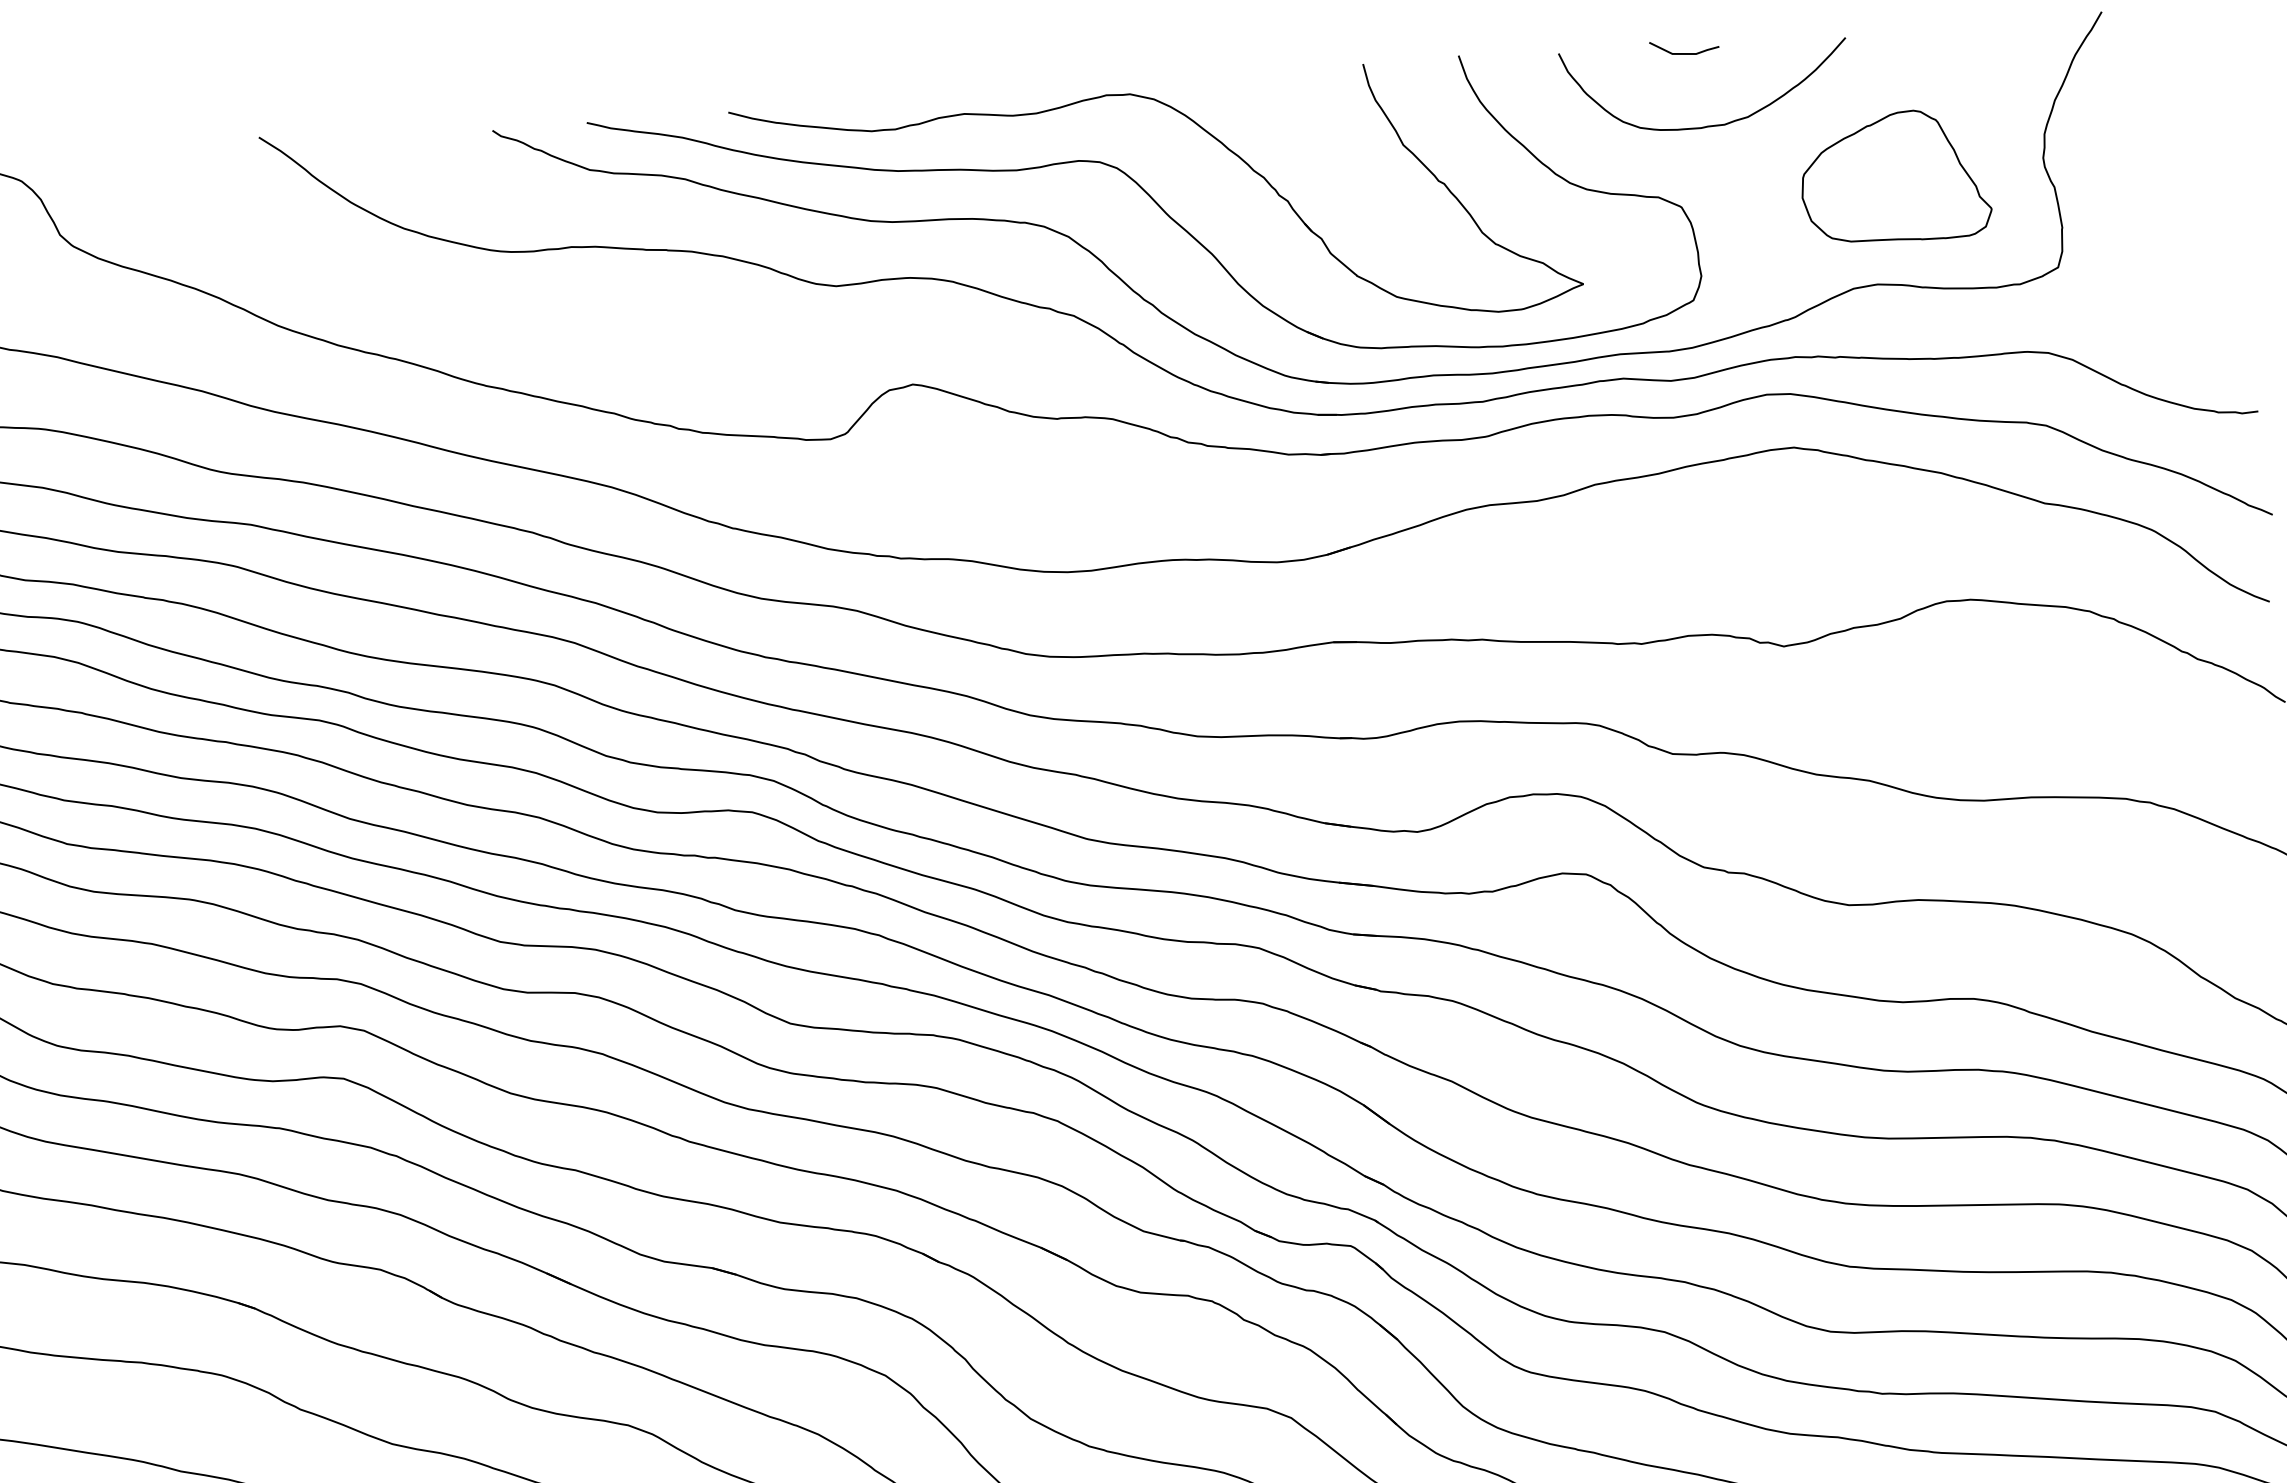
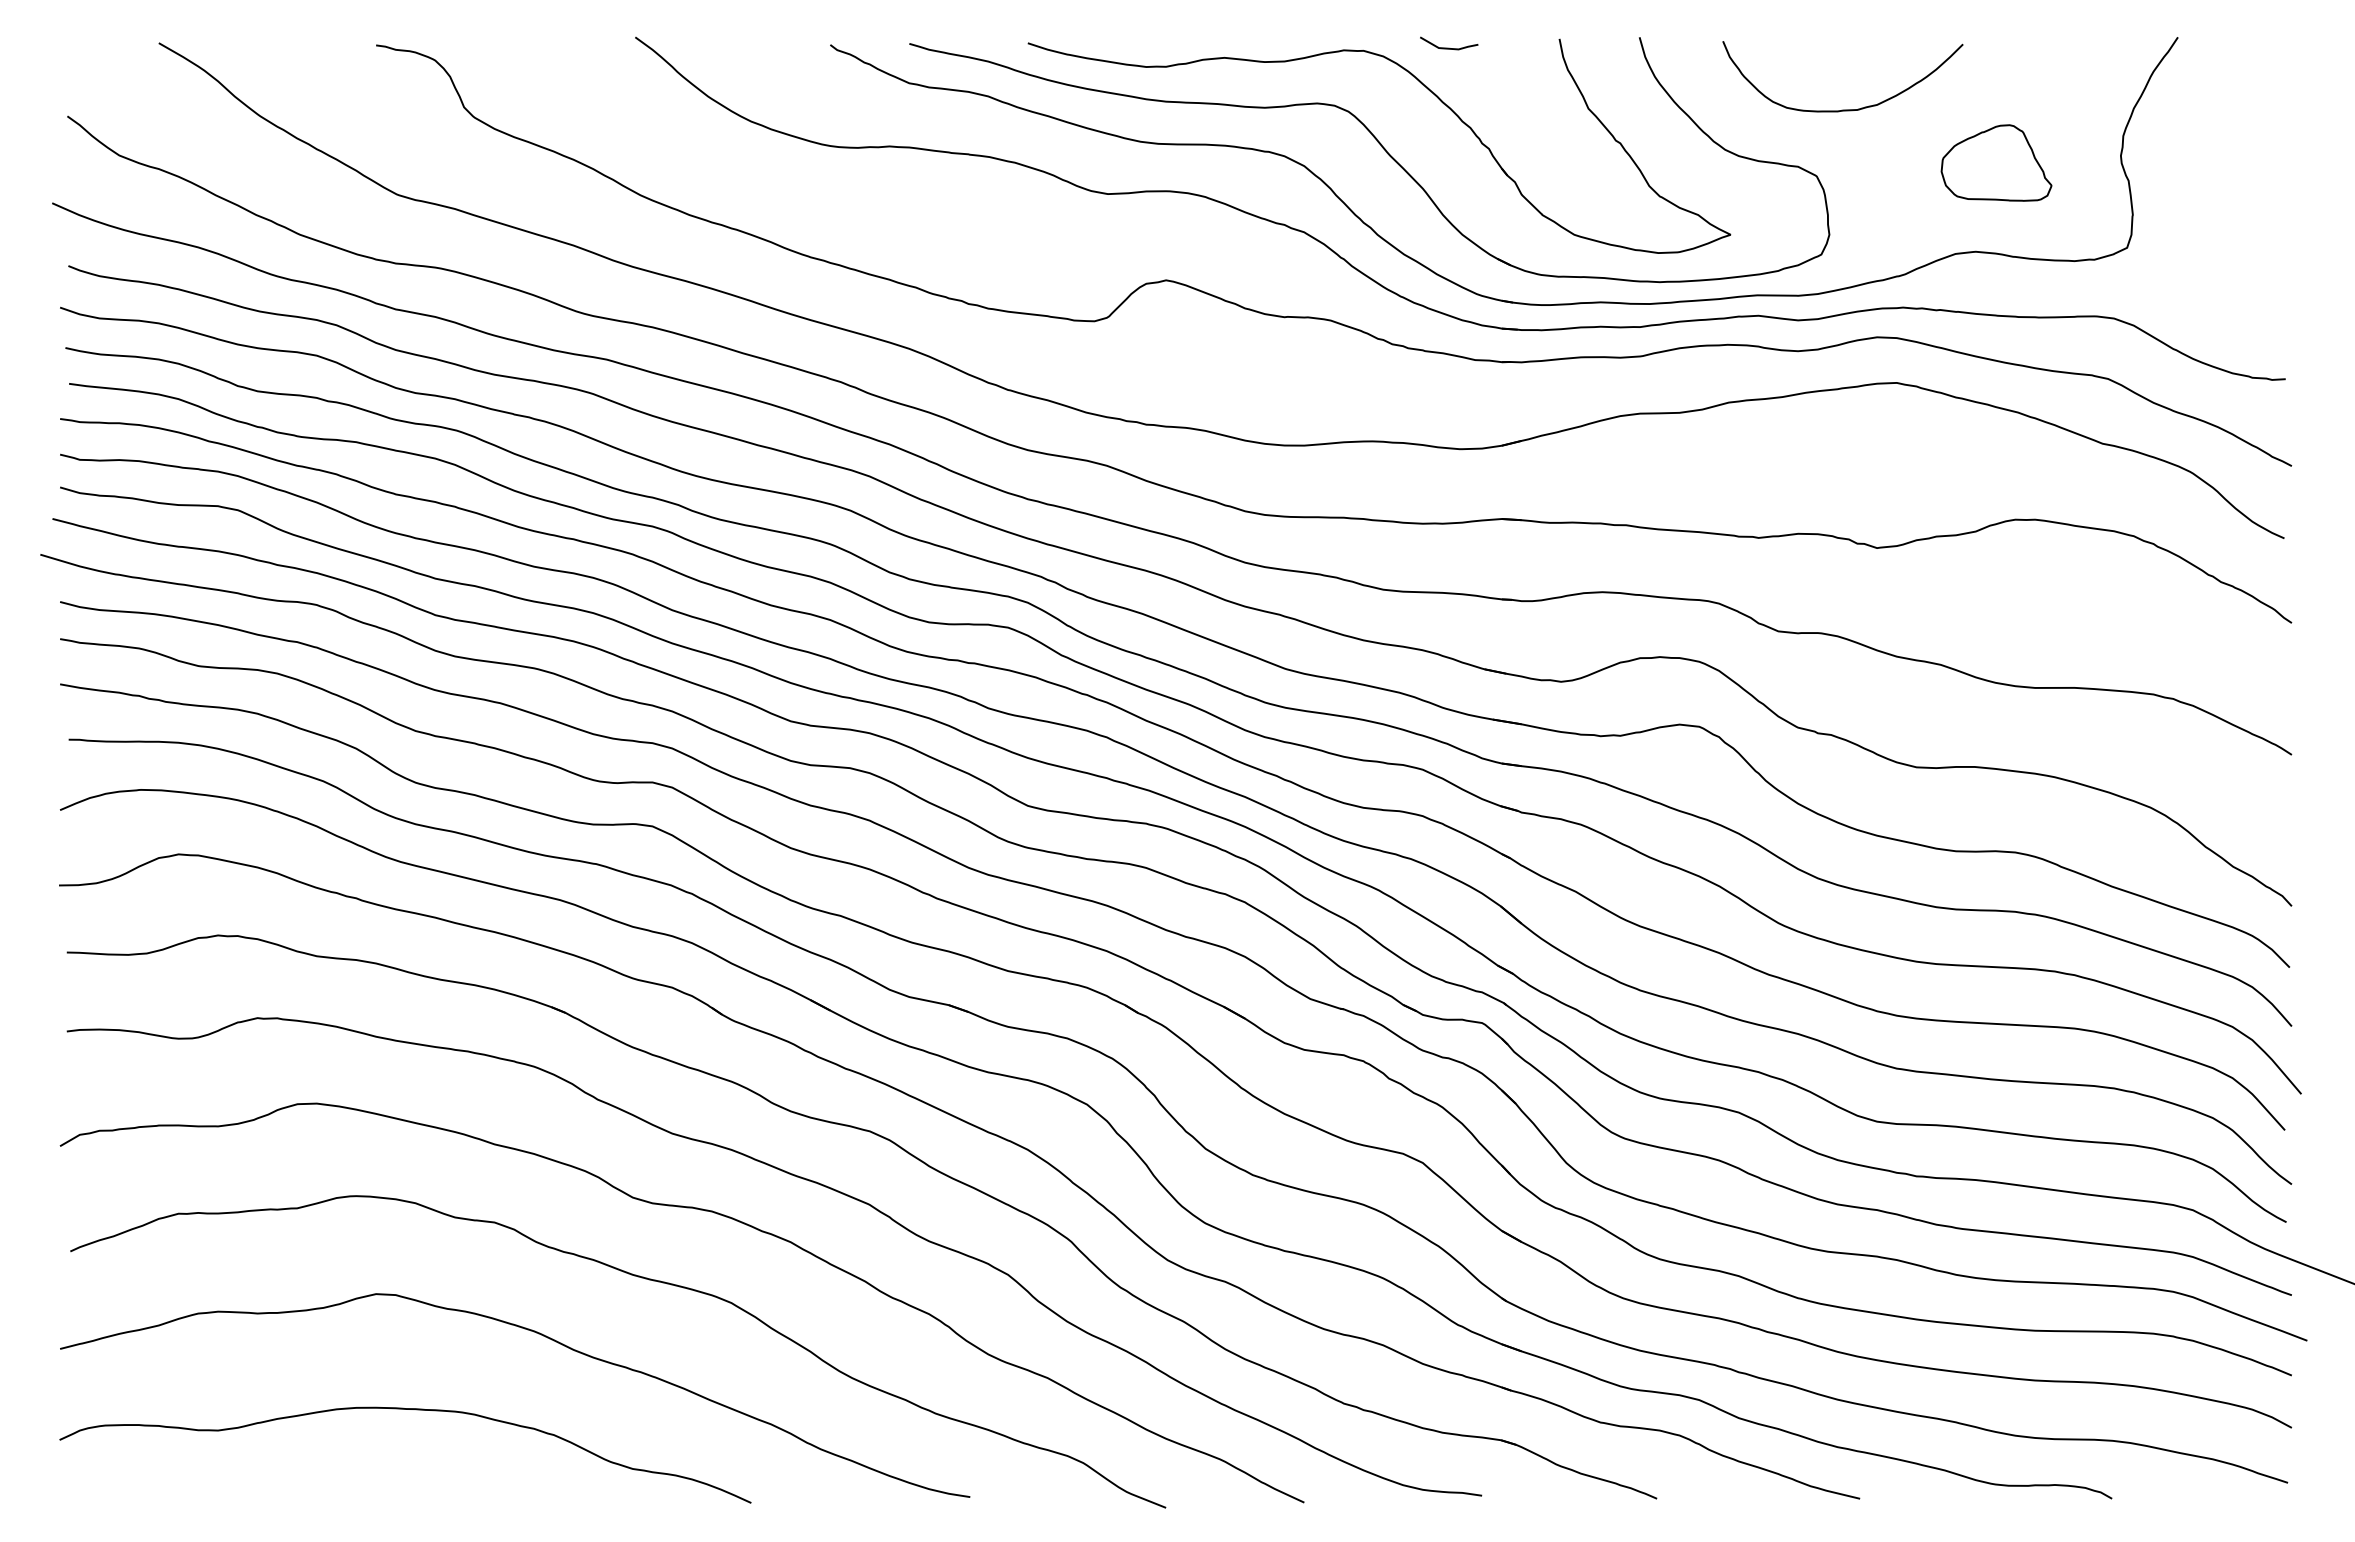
line: (1685, 52) -> (1449, 47), moved
part: (1895, 176) -> (1996, 162), size x0.7

